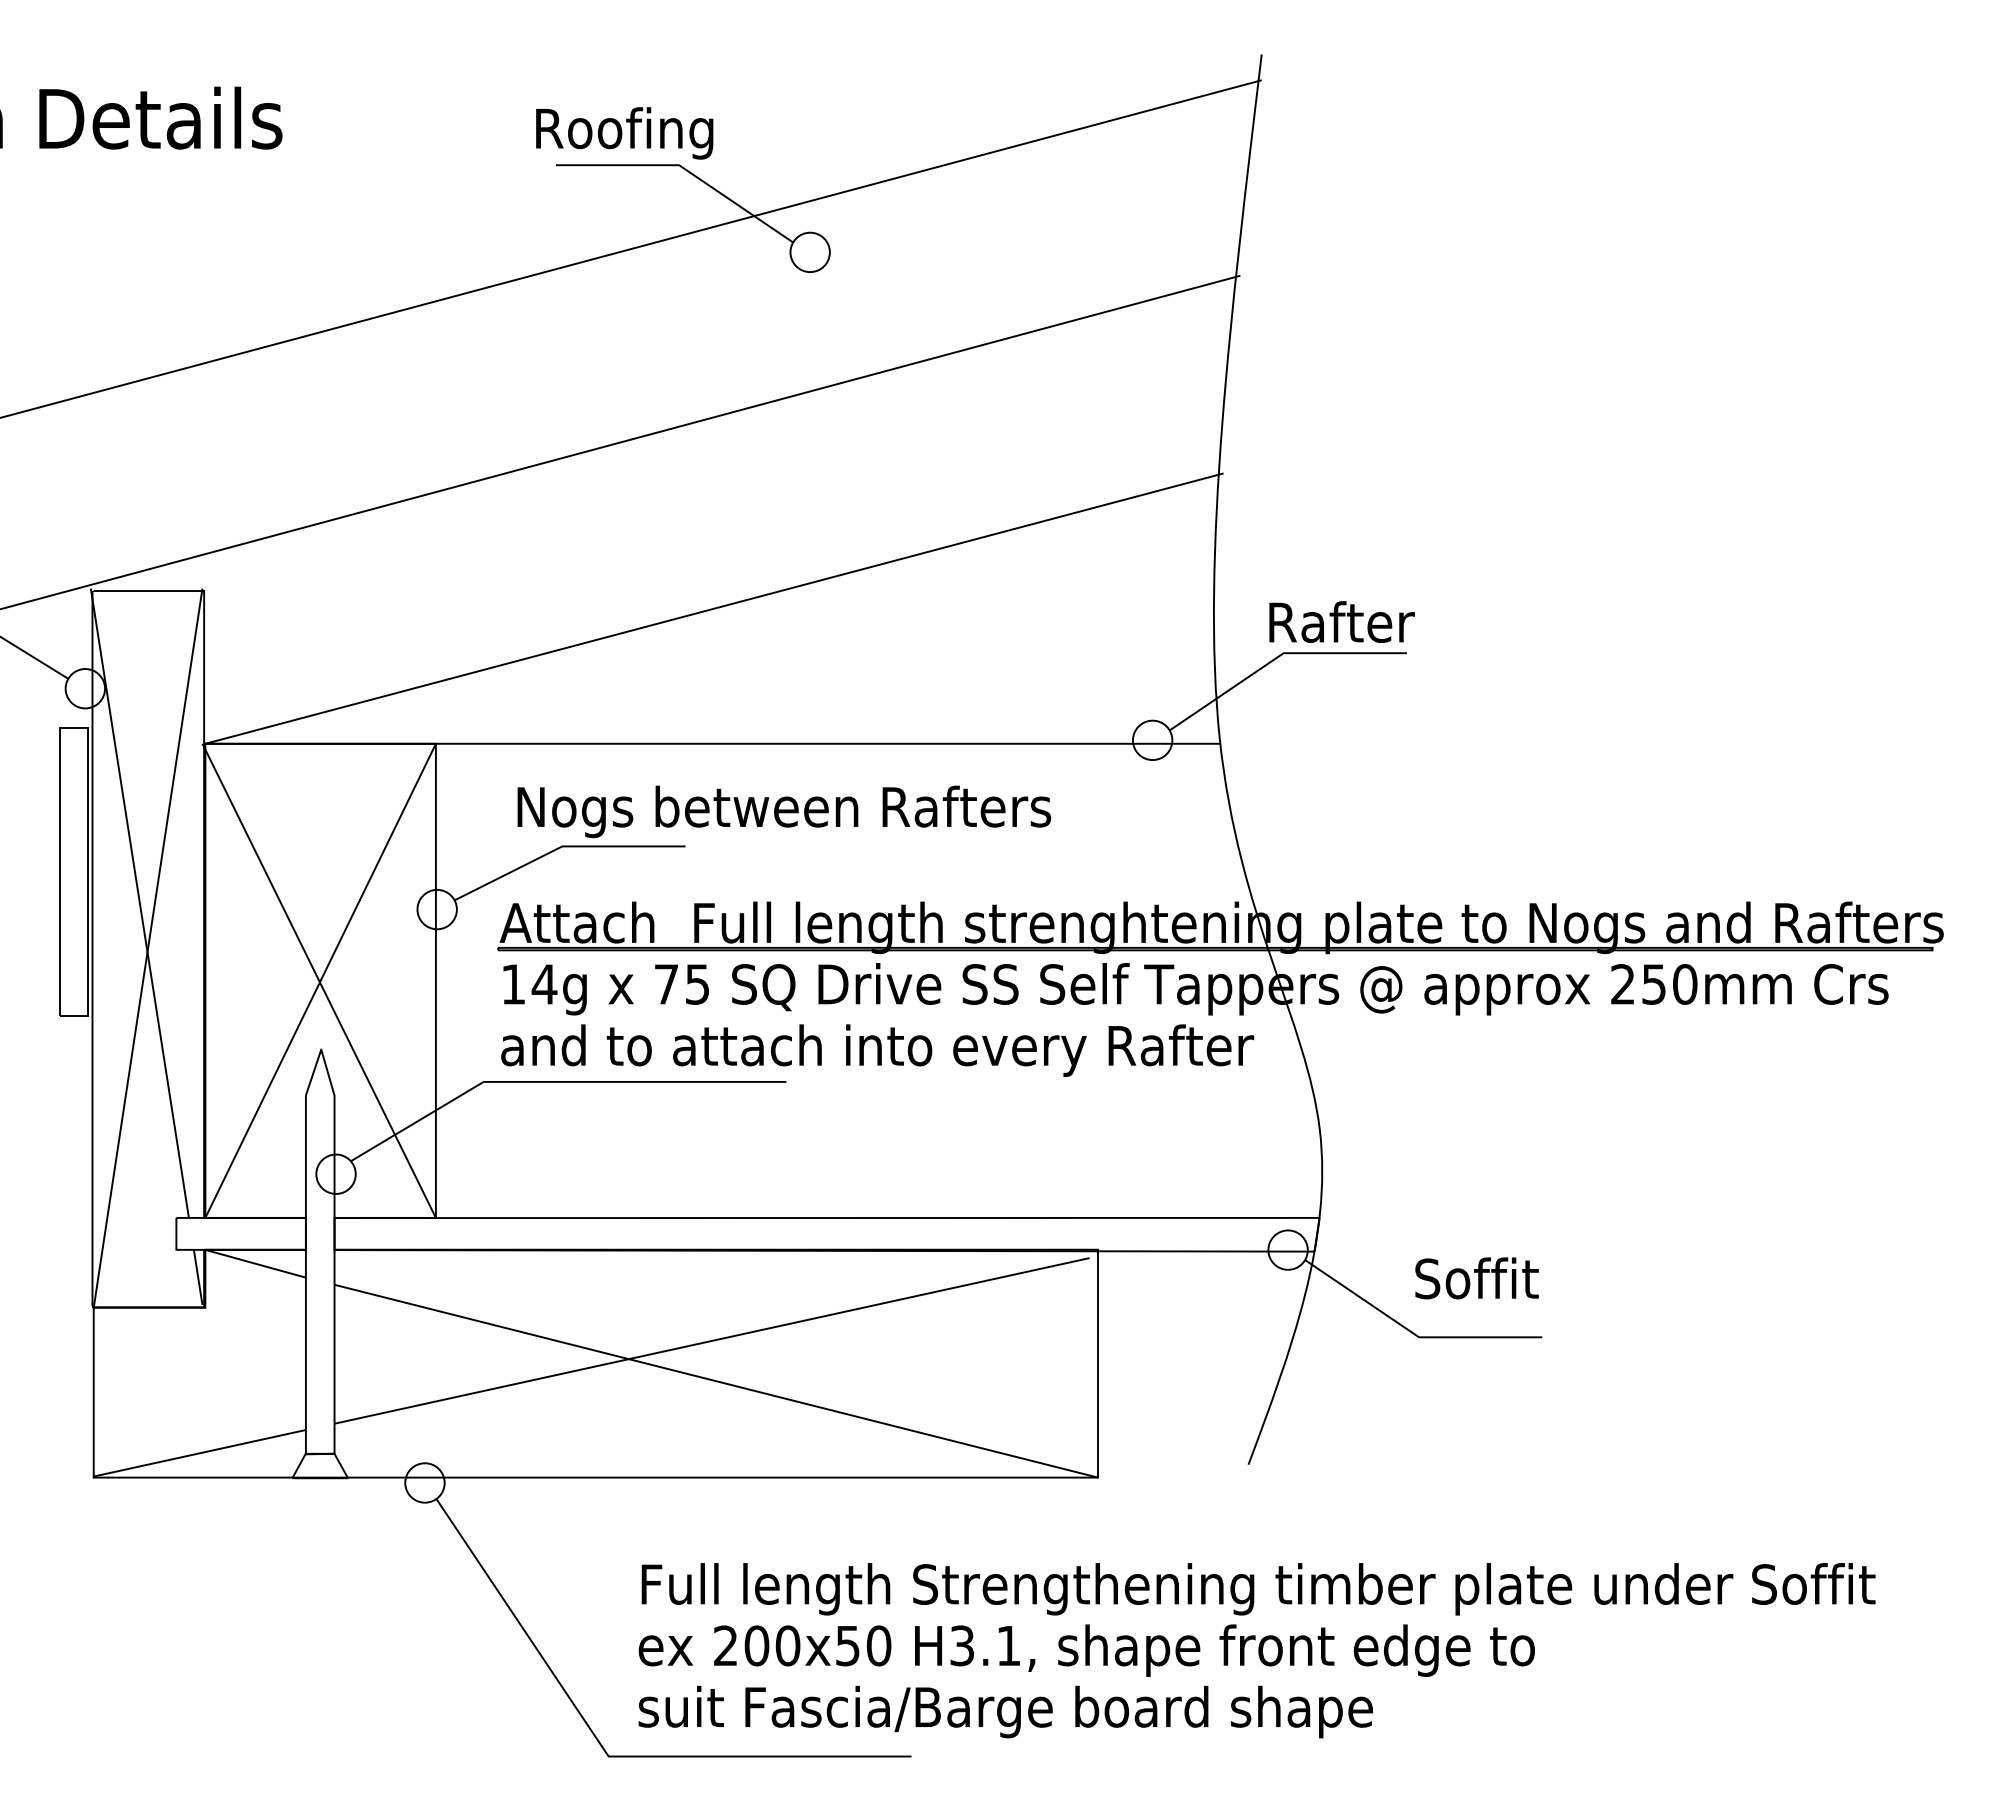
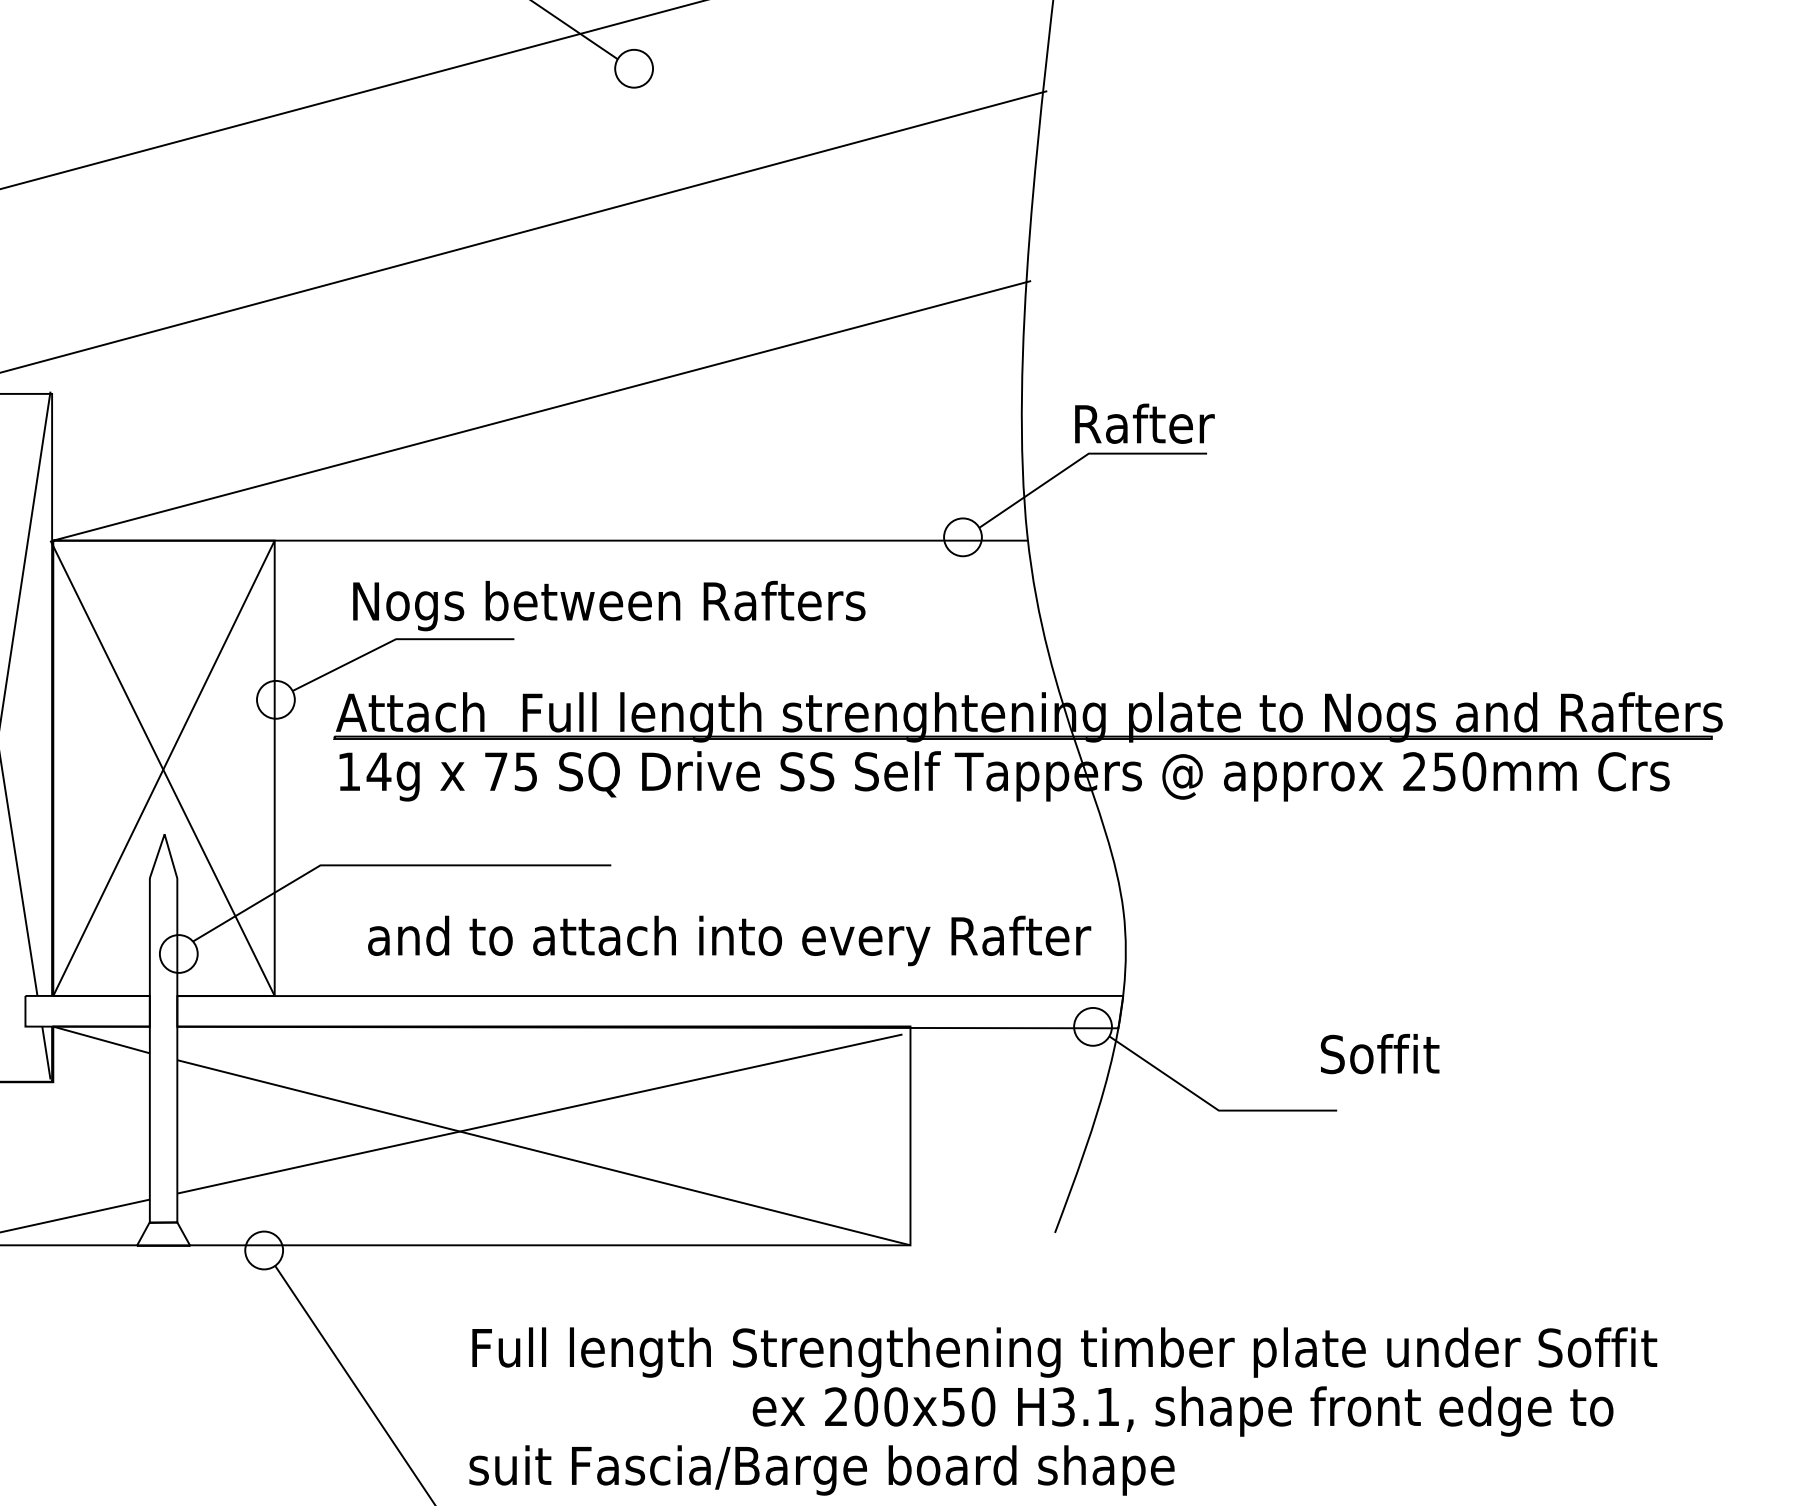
text: (877, 1050) -> (729, 940), moved
text: (1476, 1278) -> (1379, 1054), moved
text: (1086, 1650) -> (1182, 1411), moved

